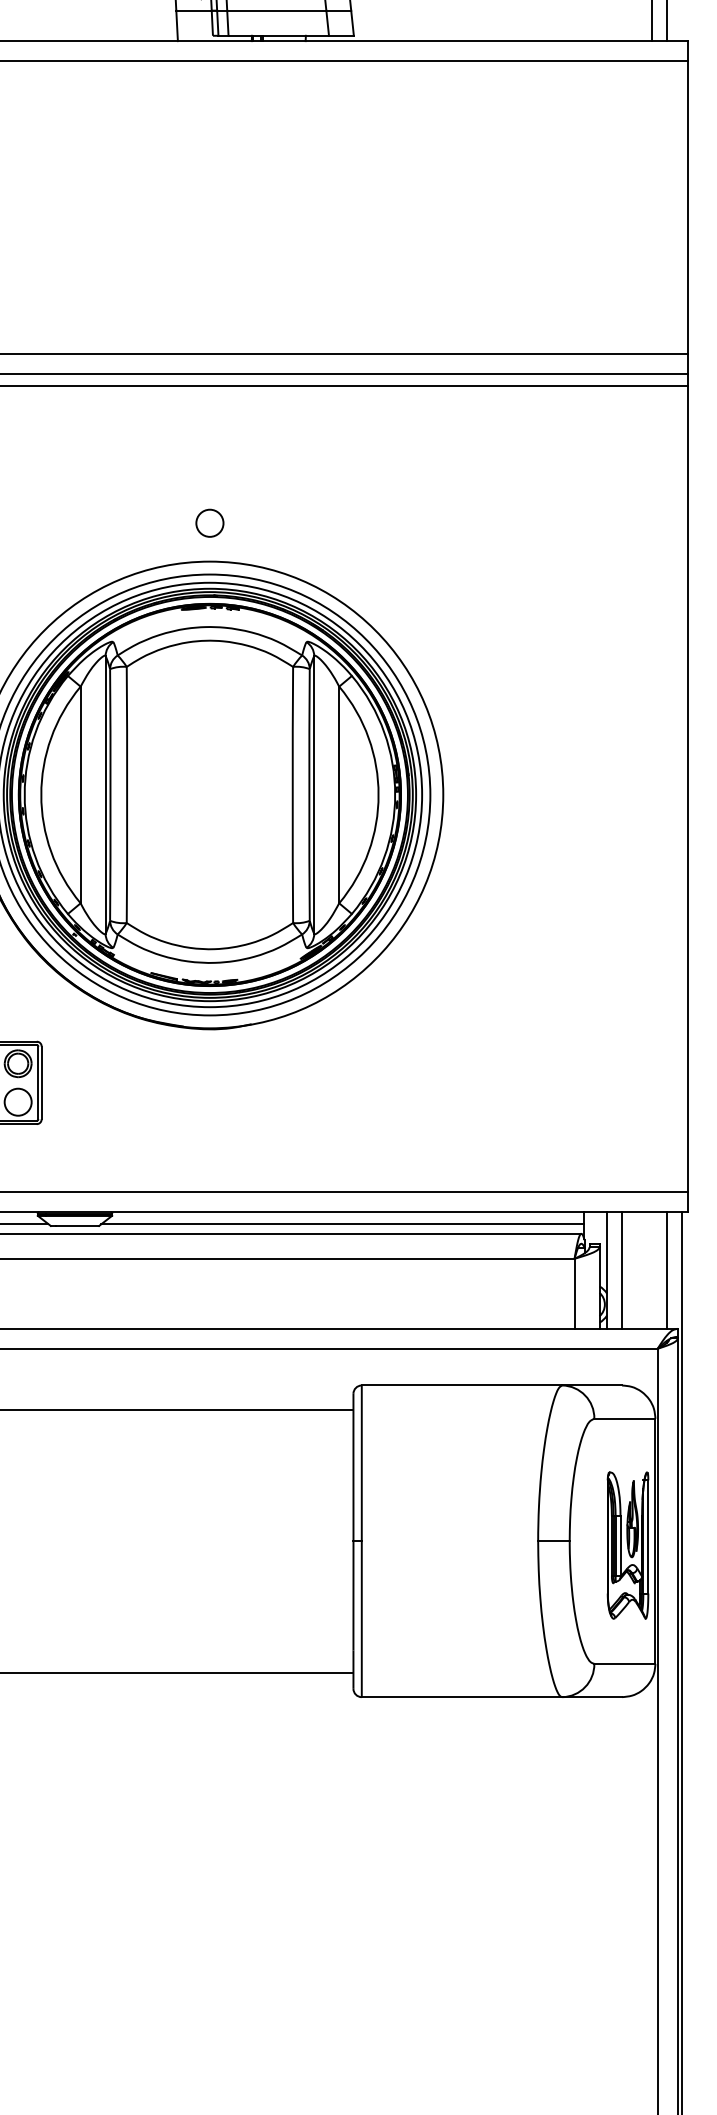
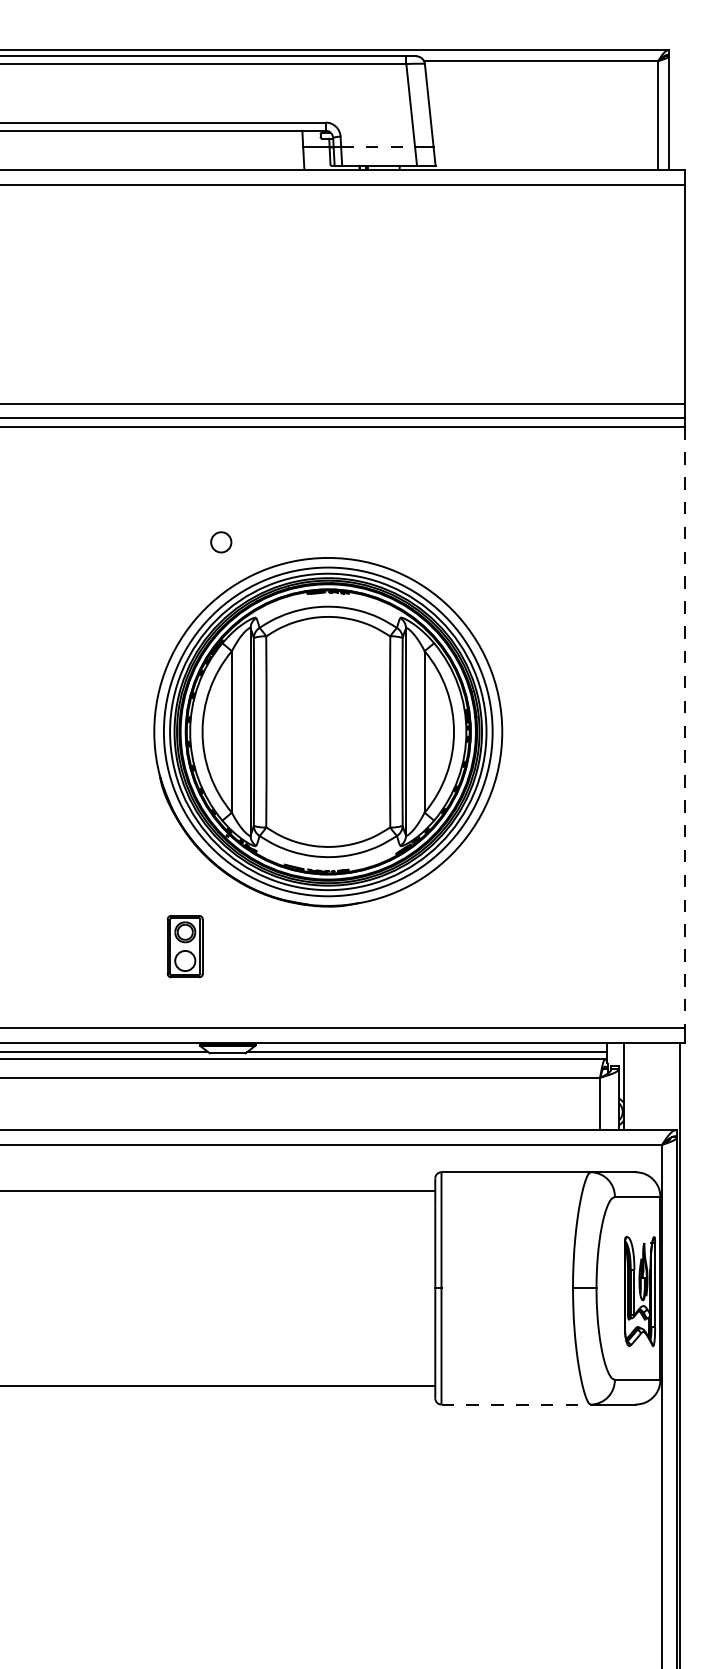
line: (277, 11) -> (378, 147), solid -> dashed
circle: (210, 523) -> (221, 542), moved
line: (687, 790) -> (684, 728), solid -> dashed
line: (621, 1269) -> (635, 1085), removed
line: (667, 1269) -> (669, 1085), removed
line: (462, 1697) -> (516, 1404), solid -> dashed

